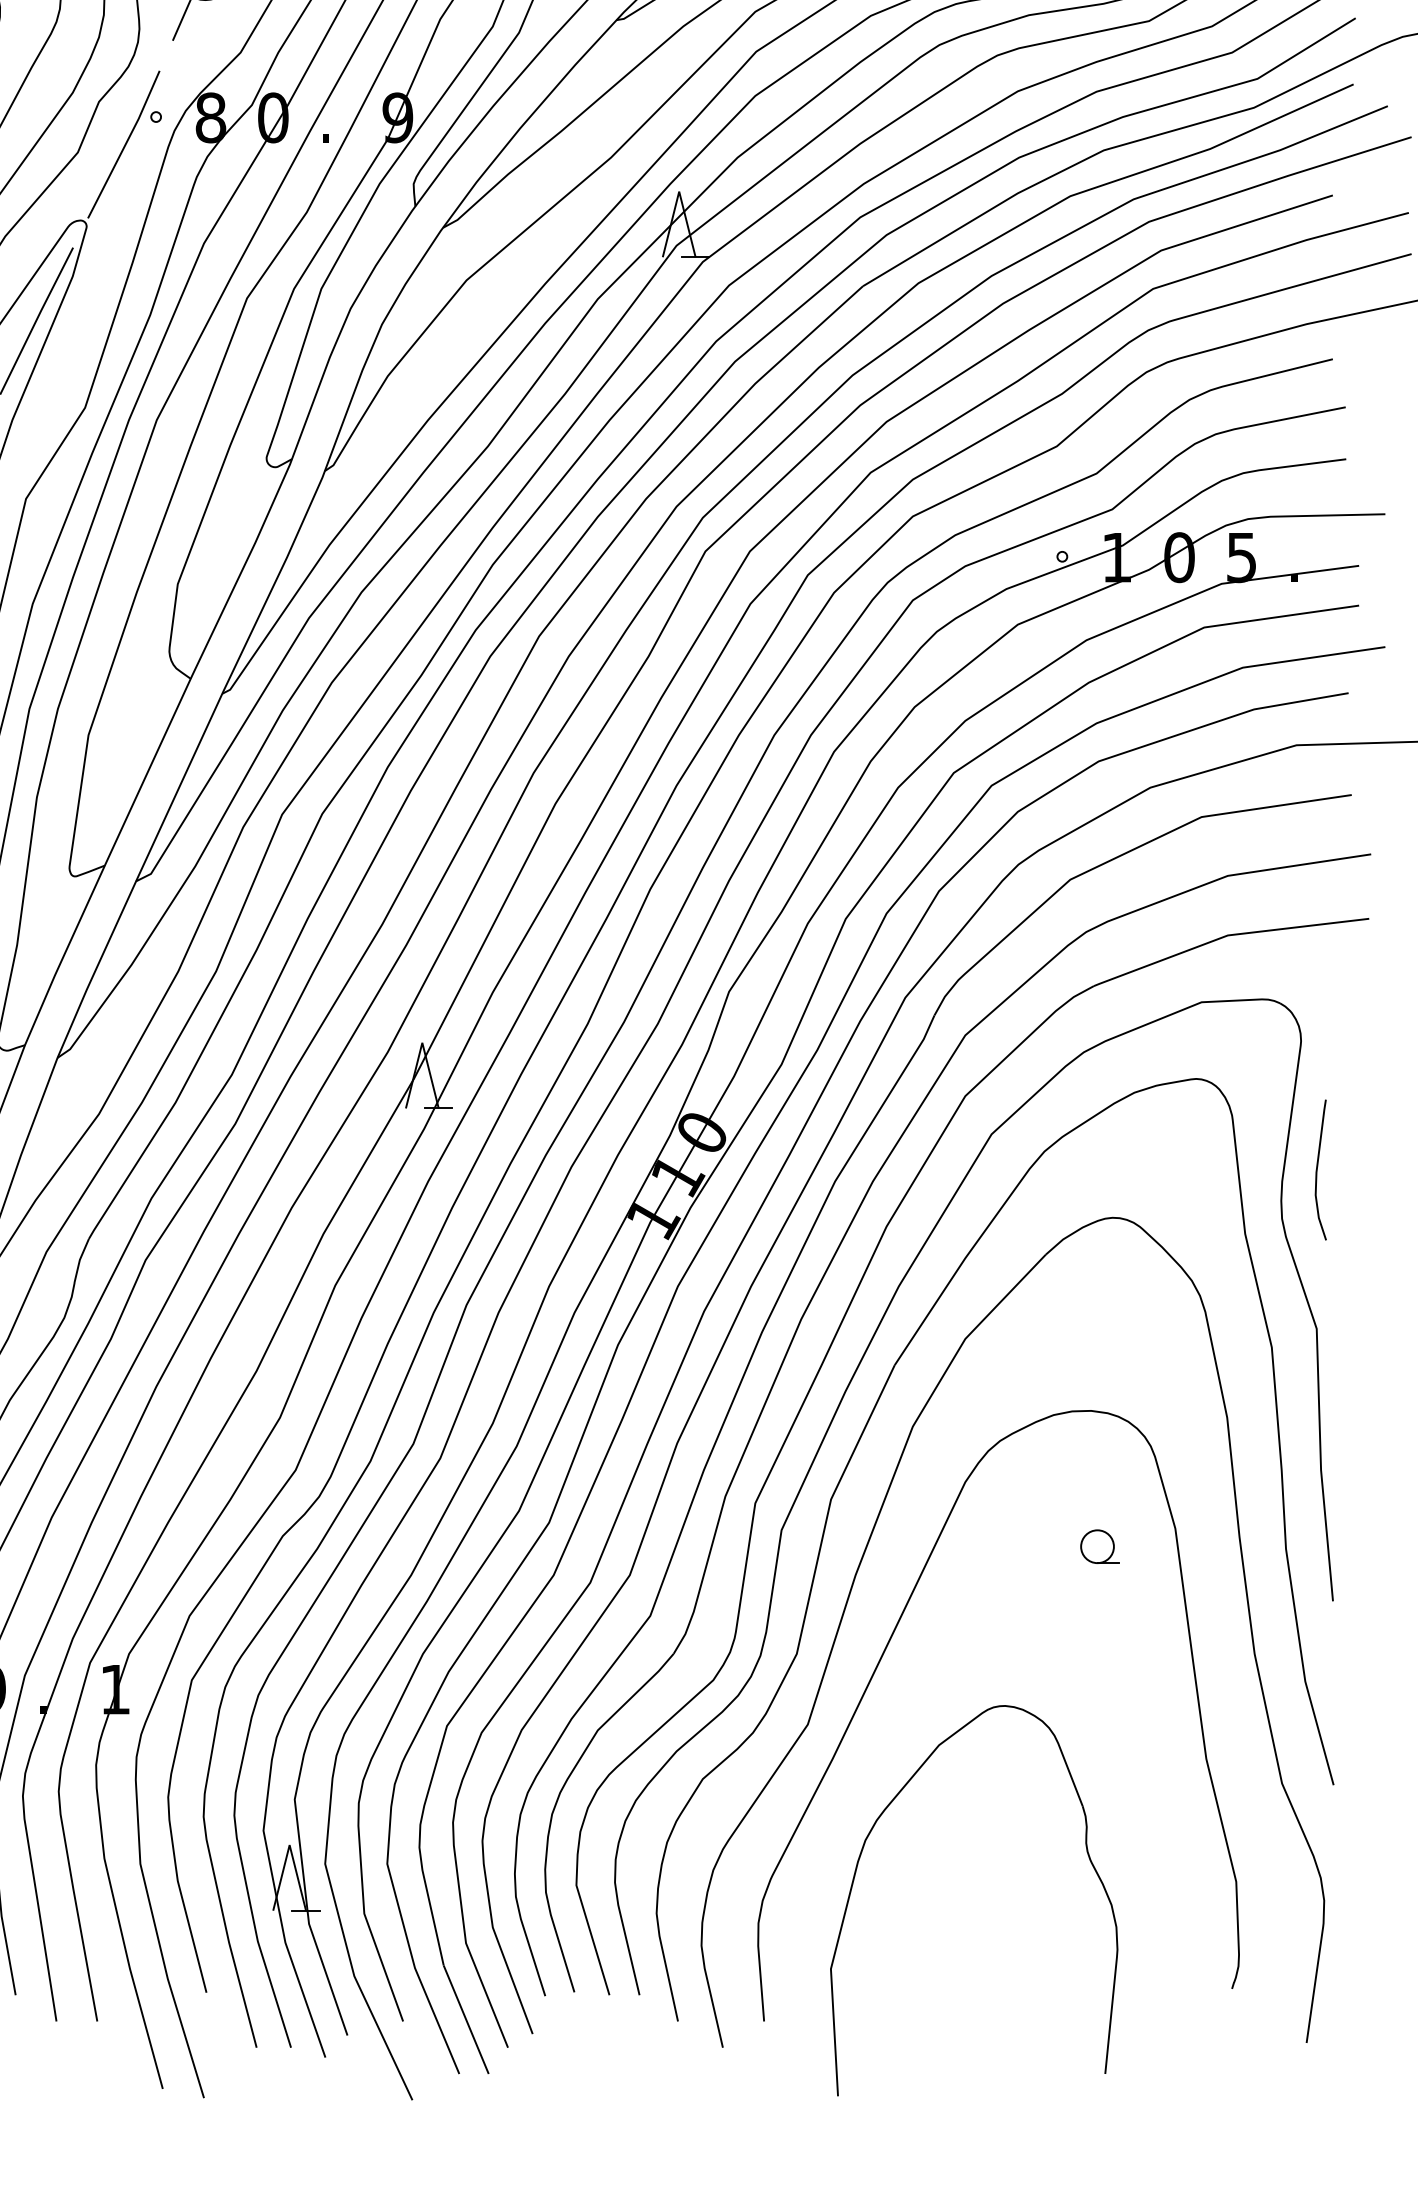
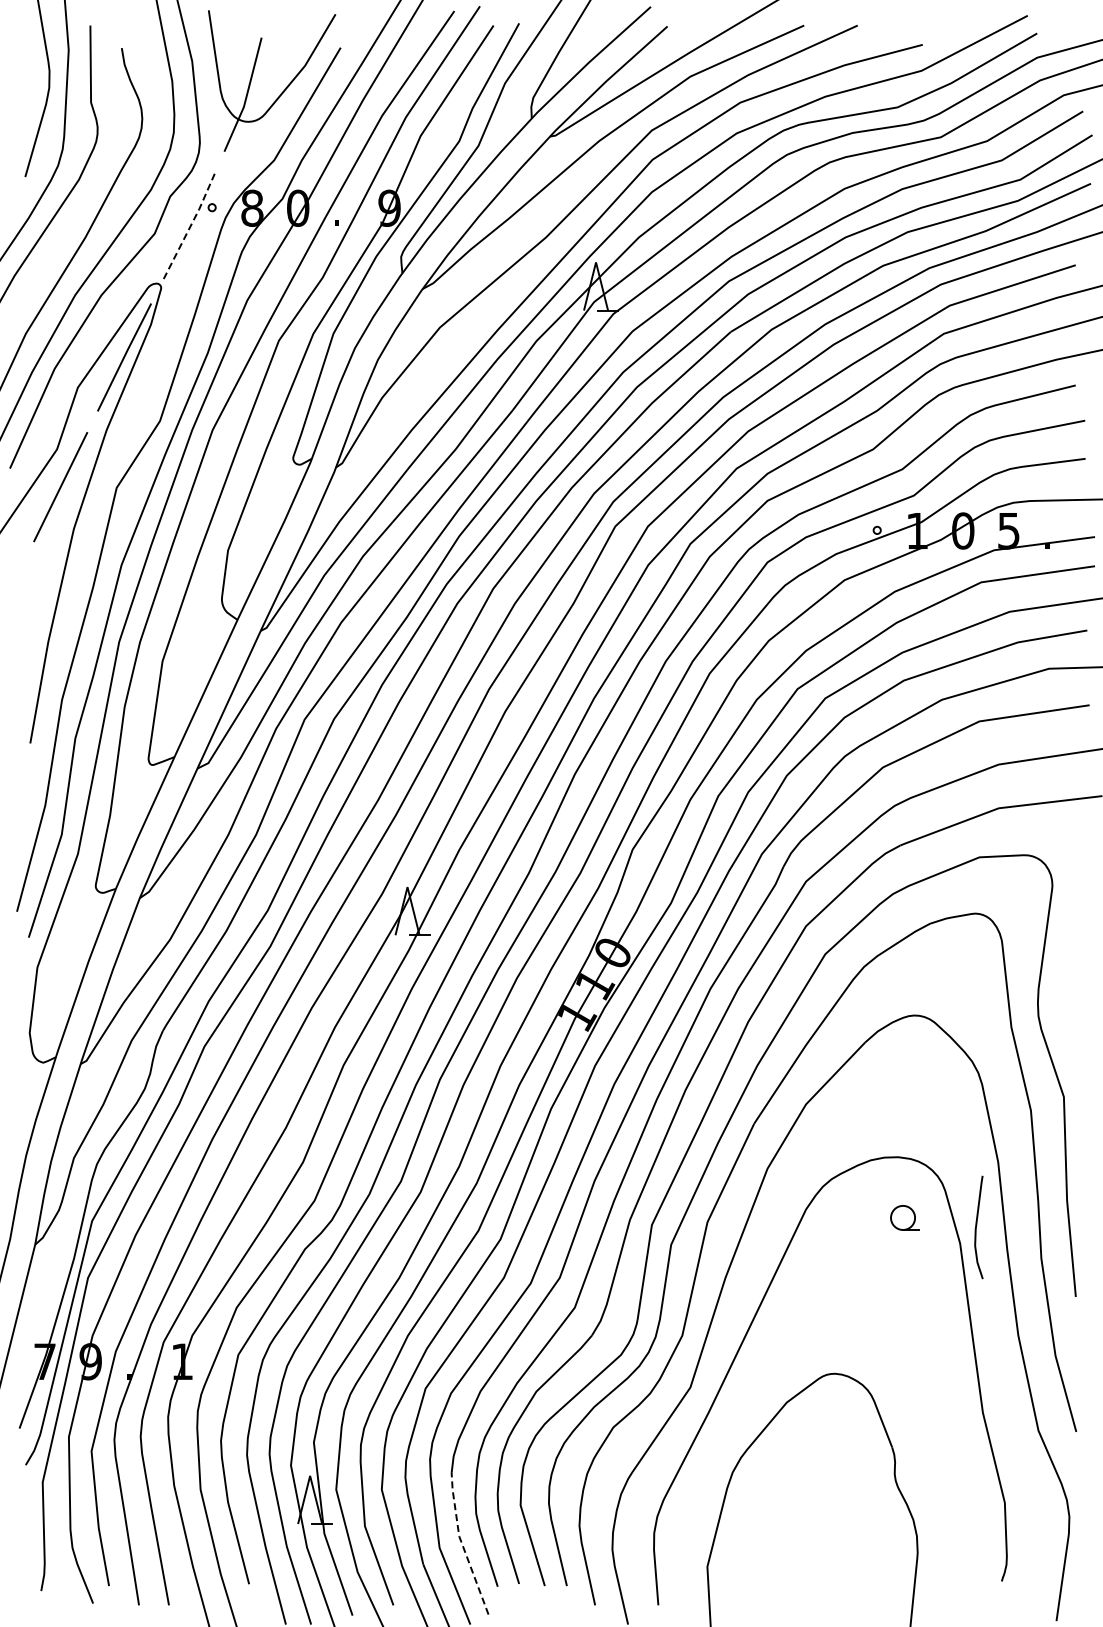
line: (125, 144) -> (189, 227), solid -> dashed
curve: (1317, 1170) -> (976, 1227), moved
part: (1099, 1546) -> (904, 1217), moved
line: (497, 1937) -> (462, 1543), solid -> dashed

